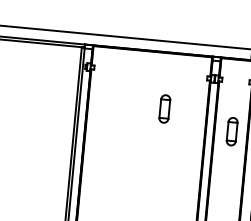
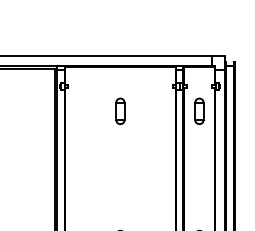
part: (164, 108) -> (120, 110), moved
part: (232, 130) -> (199, 110), moved

